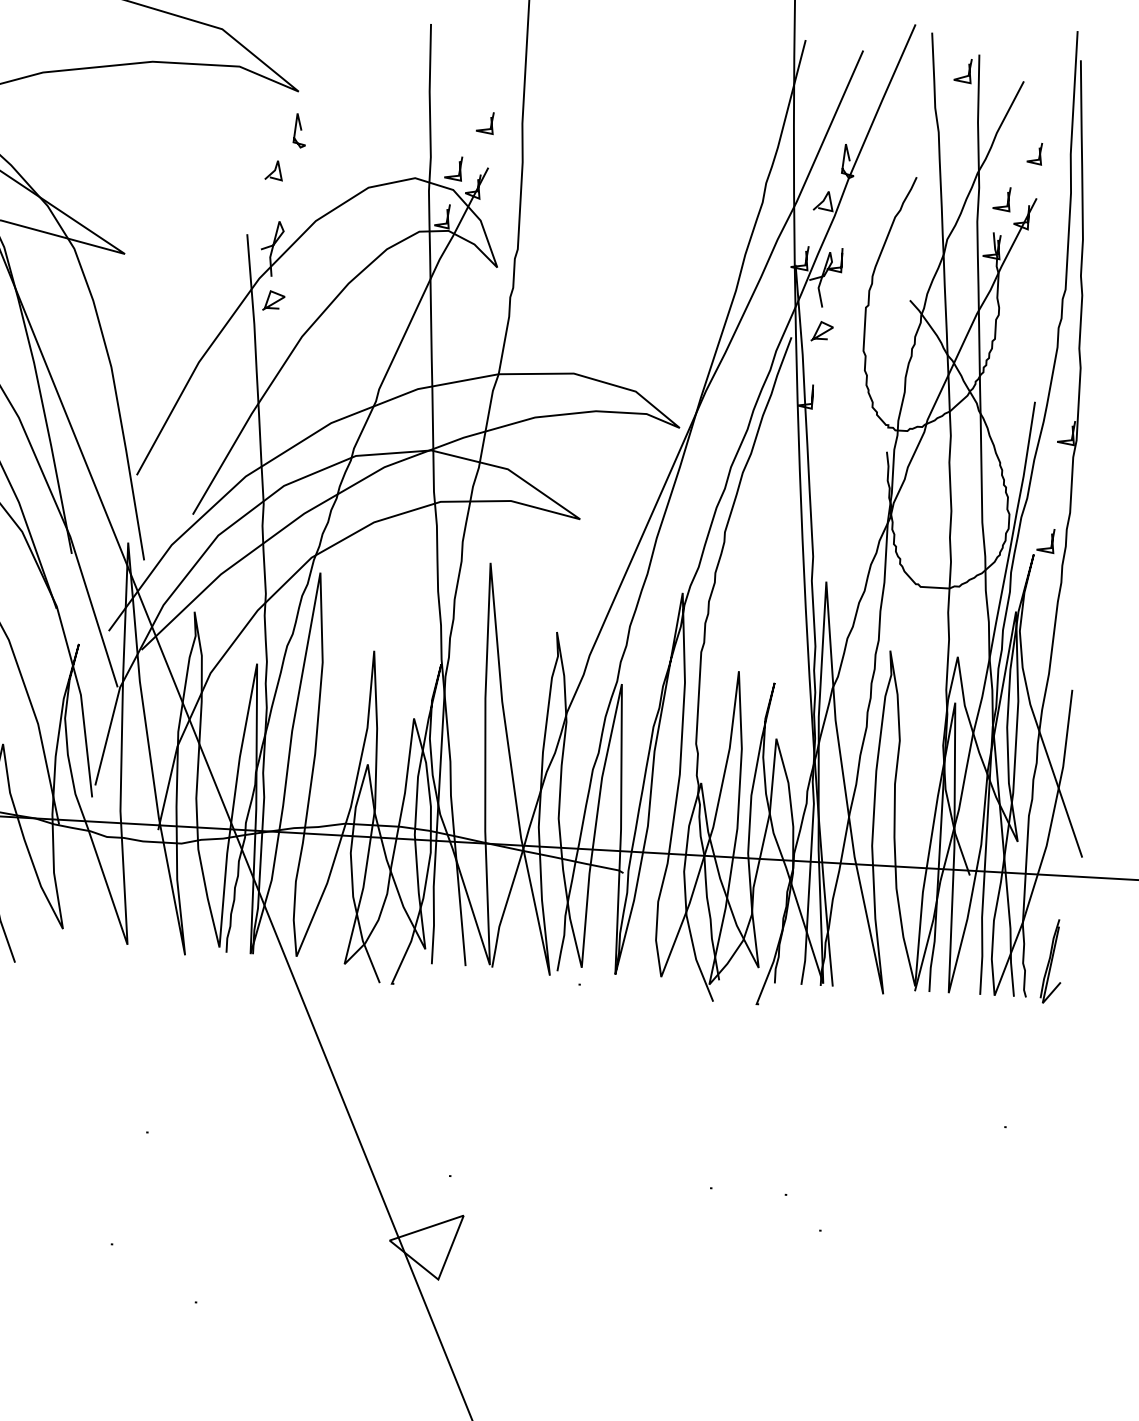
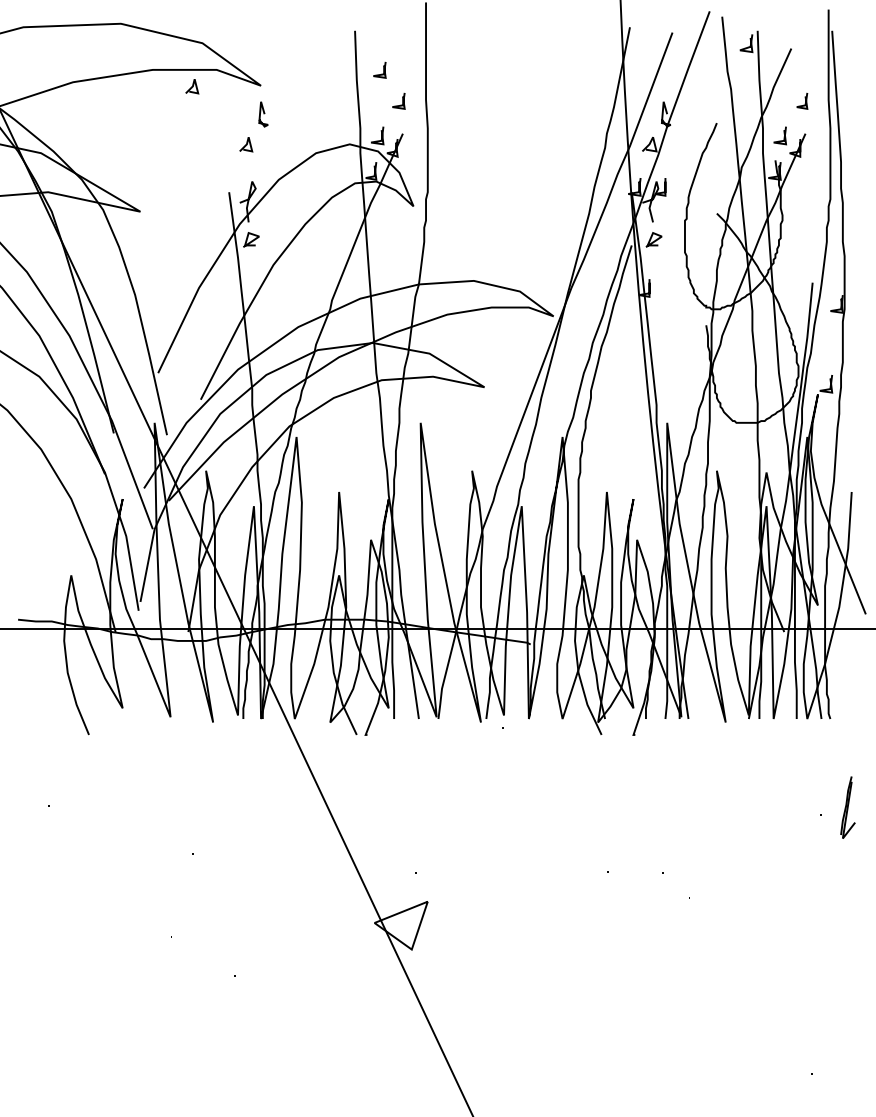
line: (466, 78) -> (383, 69), added
line: (205, 87) -> (192, 86), added
part: (1051, 961) -> (847, 807), moved

